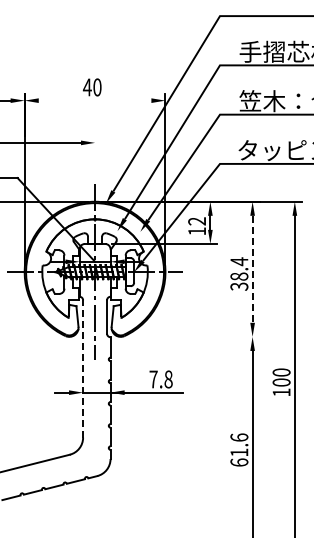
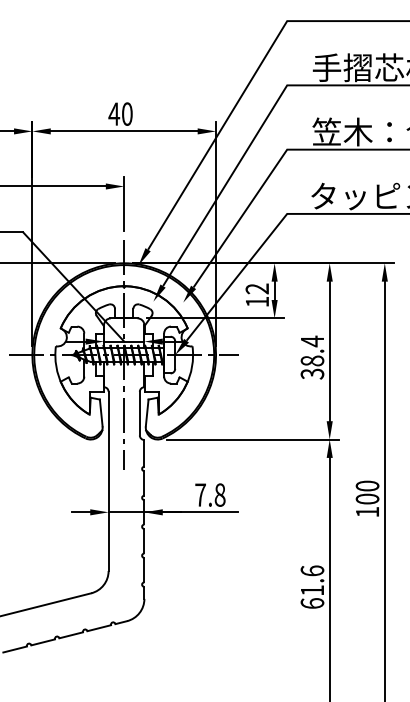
line: (94, 100) -> (123, 131), added
line: (95, 156) -> (124, 204), added
line: (252, 269) -> (329, 351), dashed -> solid
line: (193, 336) -> (252, 439), added
line: (83, 368) -> (109, 480), dashed -> solid

